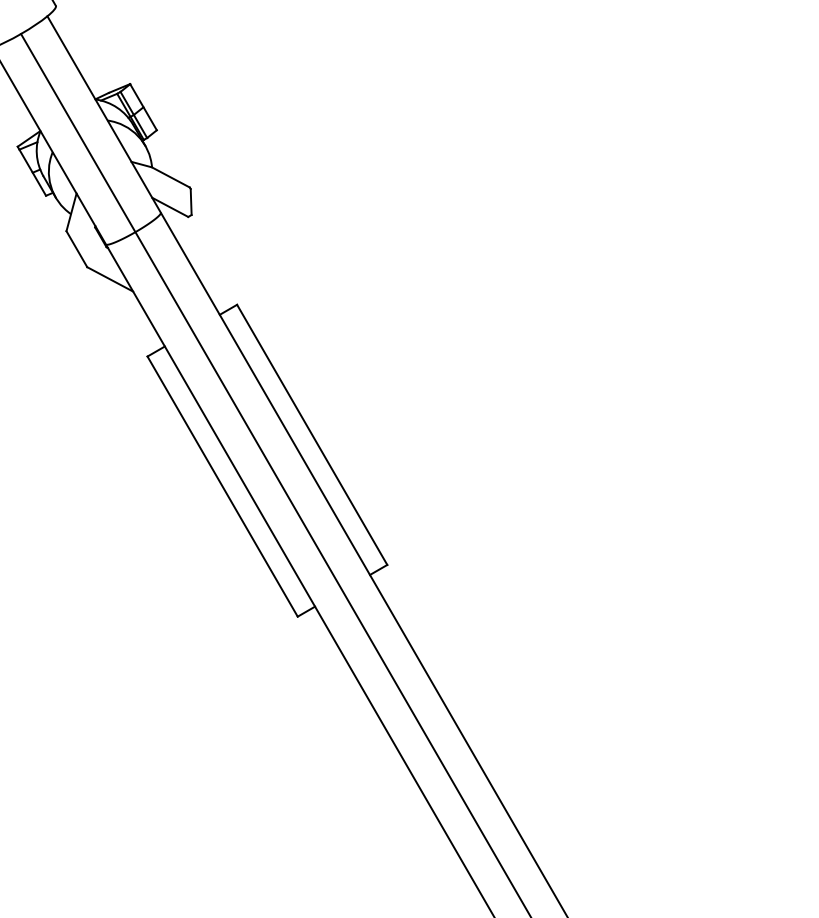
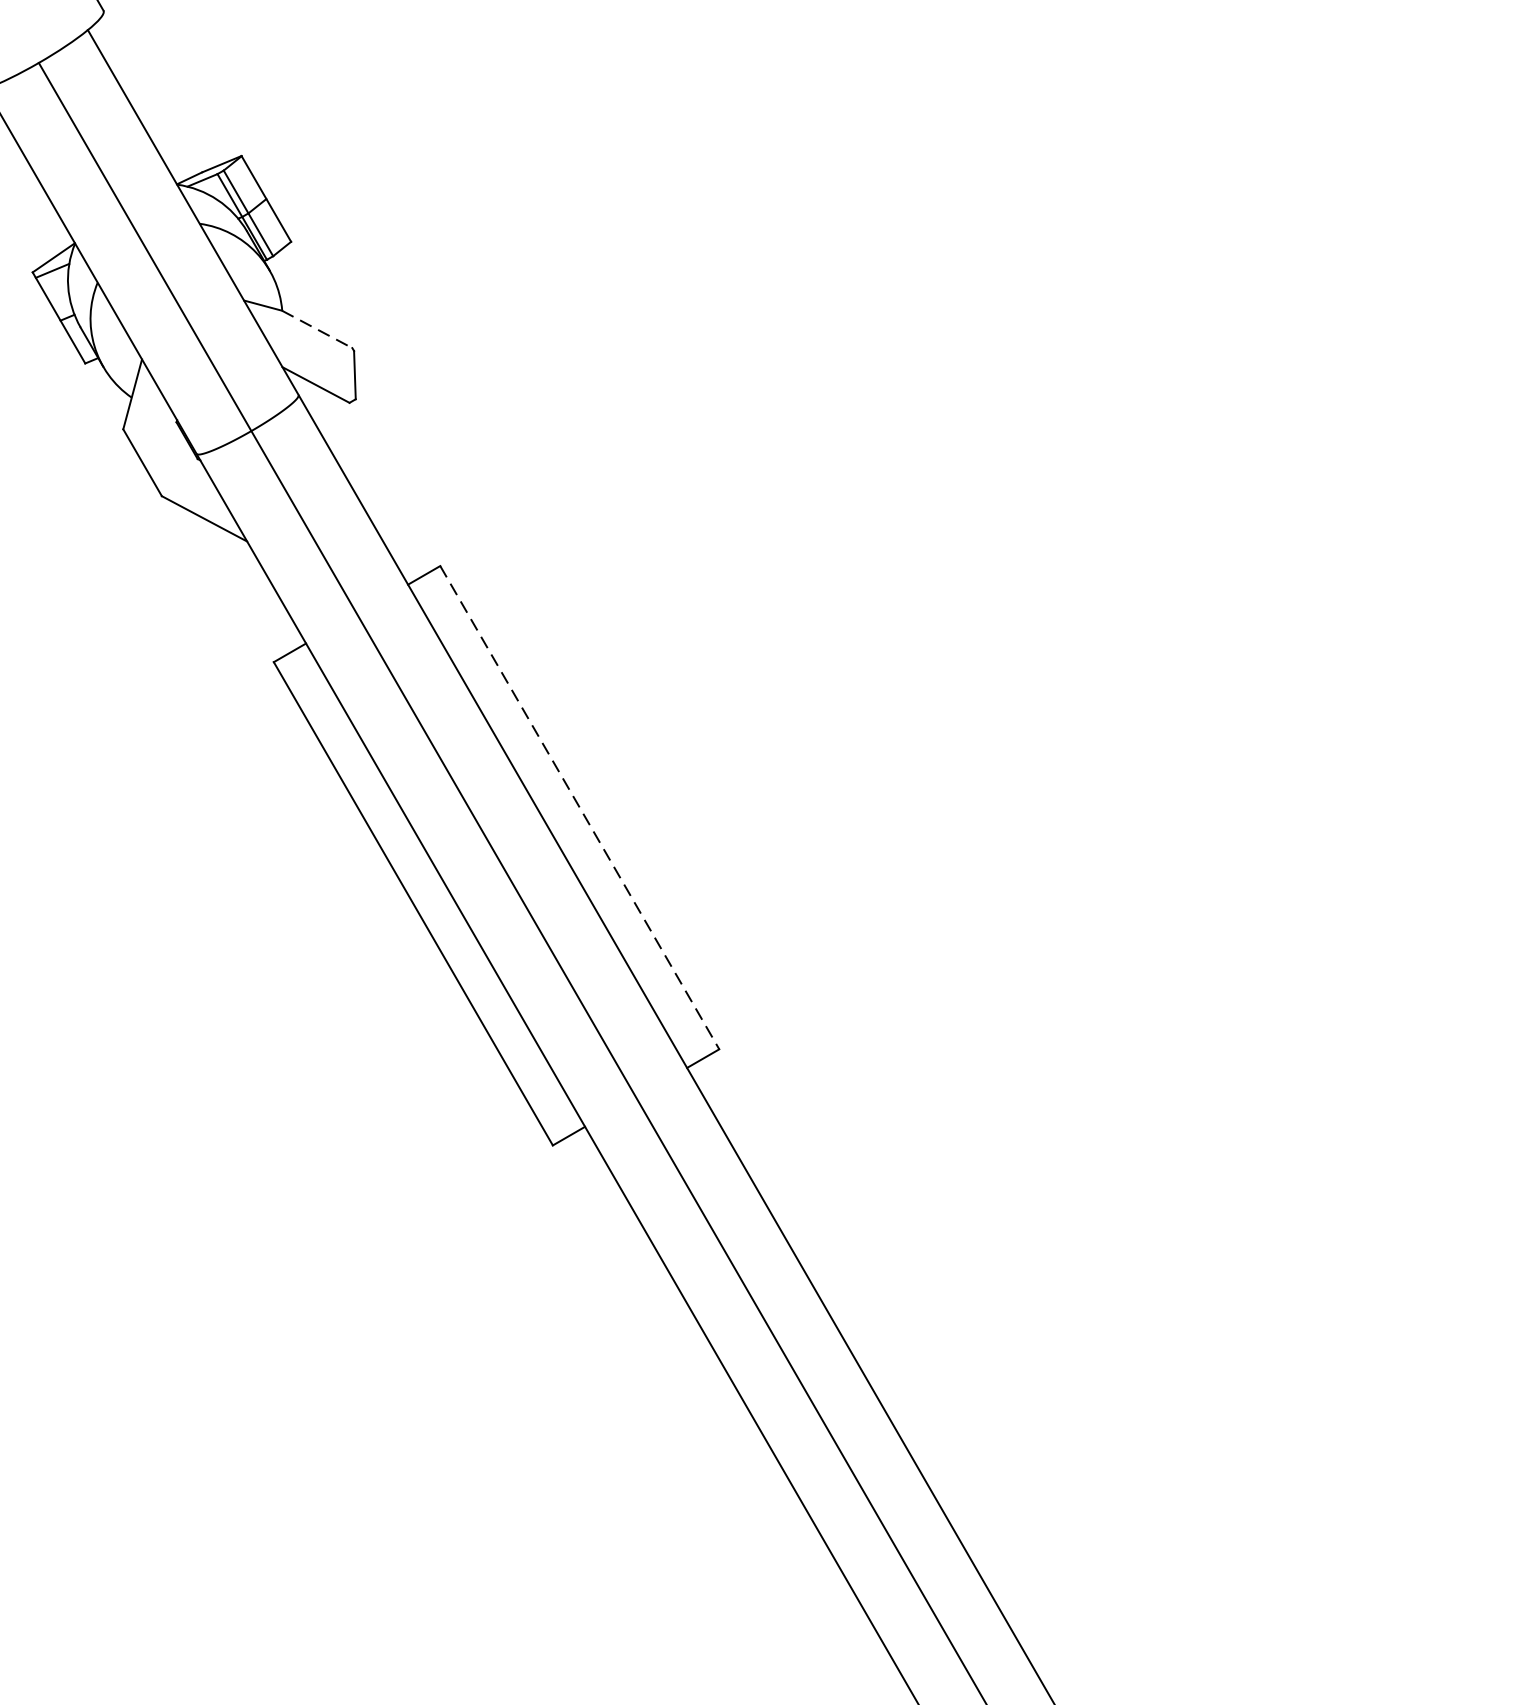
line: (171, 177) -> (318, 329), solid -> dashed
line: (312, 435) -> (580, 808), solid -> dashed

